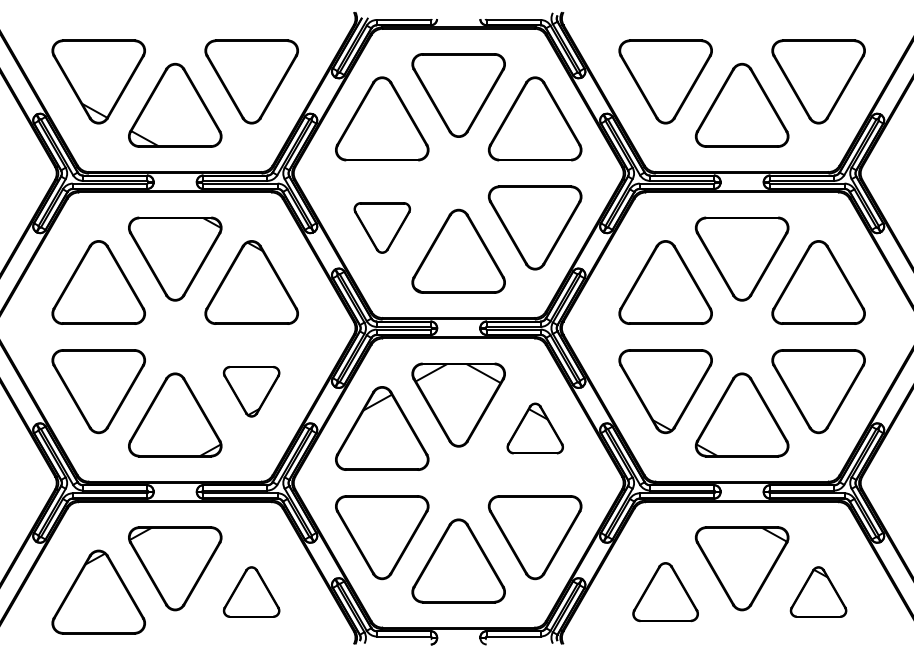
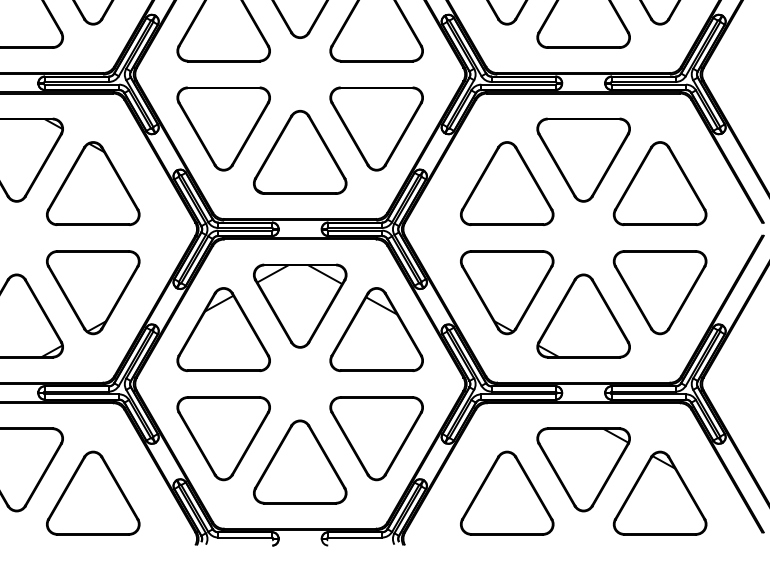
part: (382, 227) -> (224, 128), size x1.67
part: (251, 391) -> (93, 292), size x1.67
part: (535, 428) -> (377, 329), size x1.67
part: (251, 591) -> (93, 492), size x1.67
part: (665, 591) -> (507, 492), size x1.43
part: (818, 591) -> (660, 492), size x1.67

